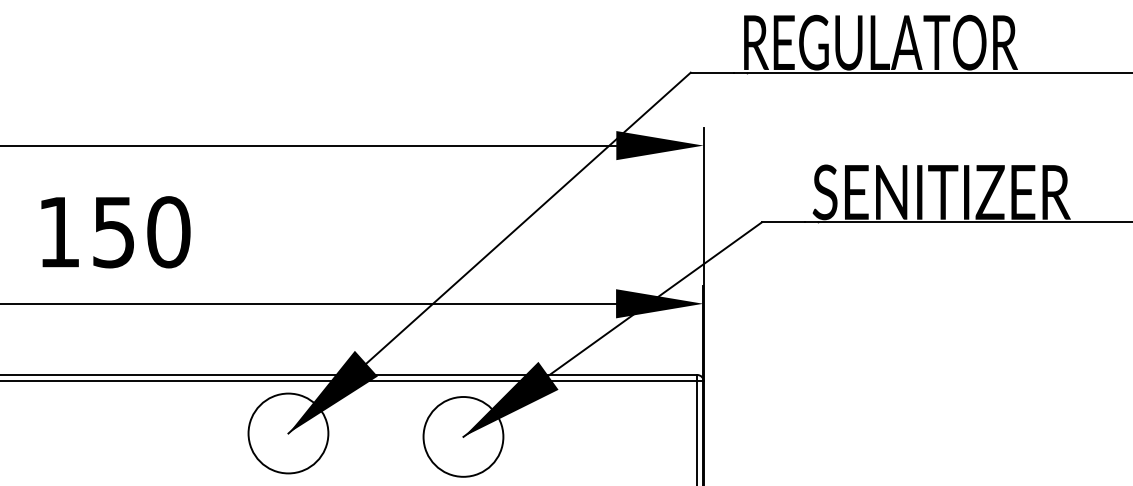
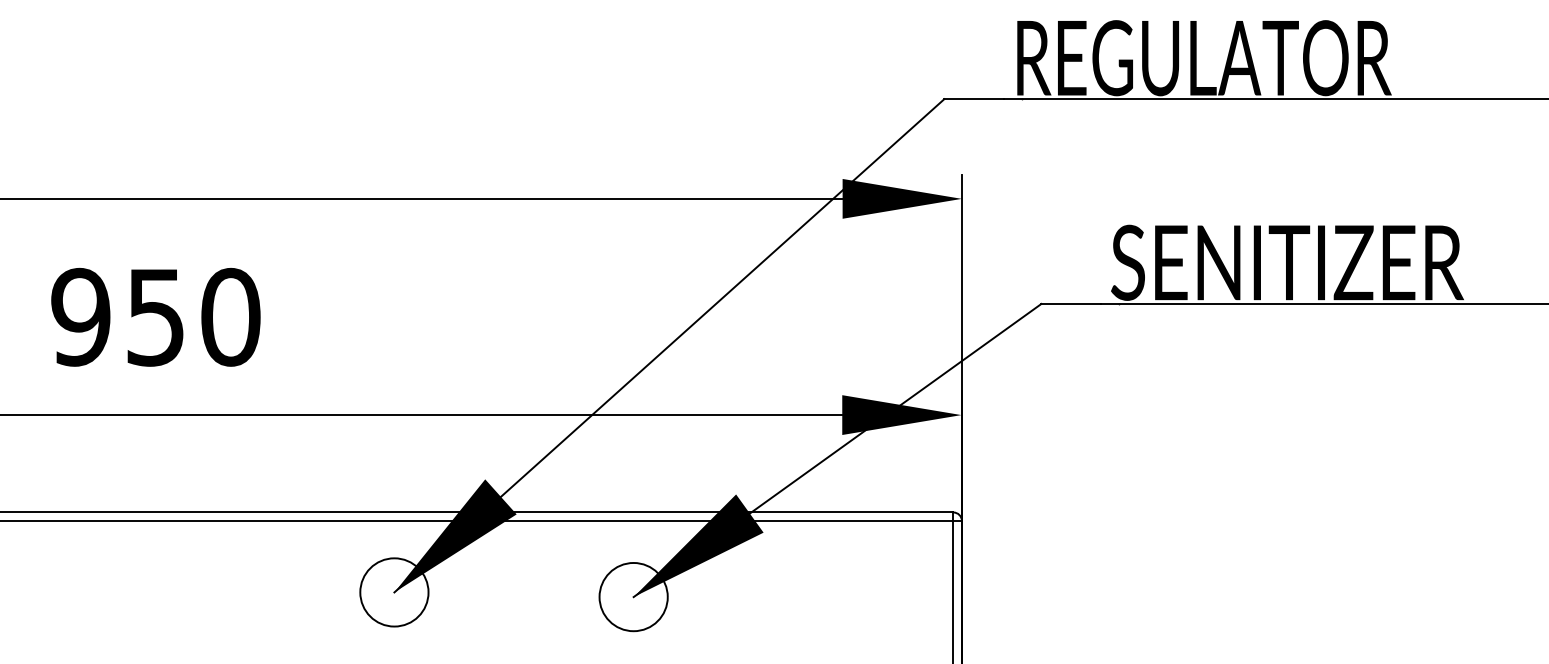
text: (58, 231) -> (80, 316), 150 -> 950
circle: (288, 433) -> (394, 592), size x0.62
circle: (463, 436) -> (633, 596), size x0.62

